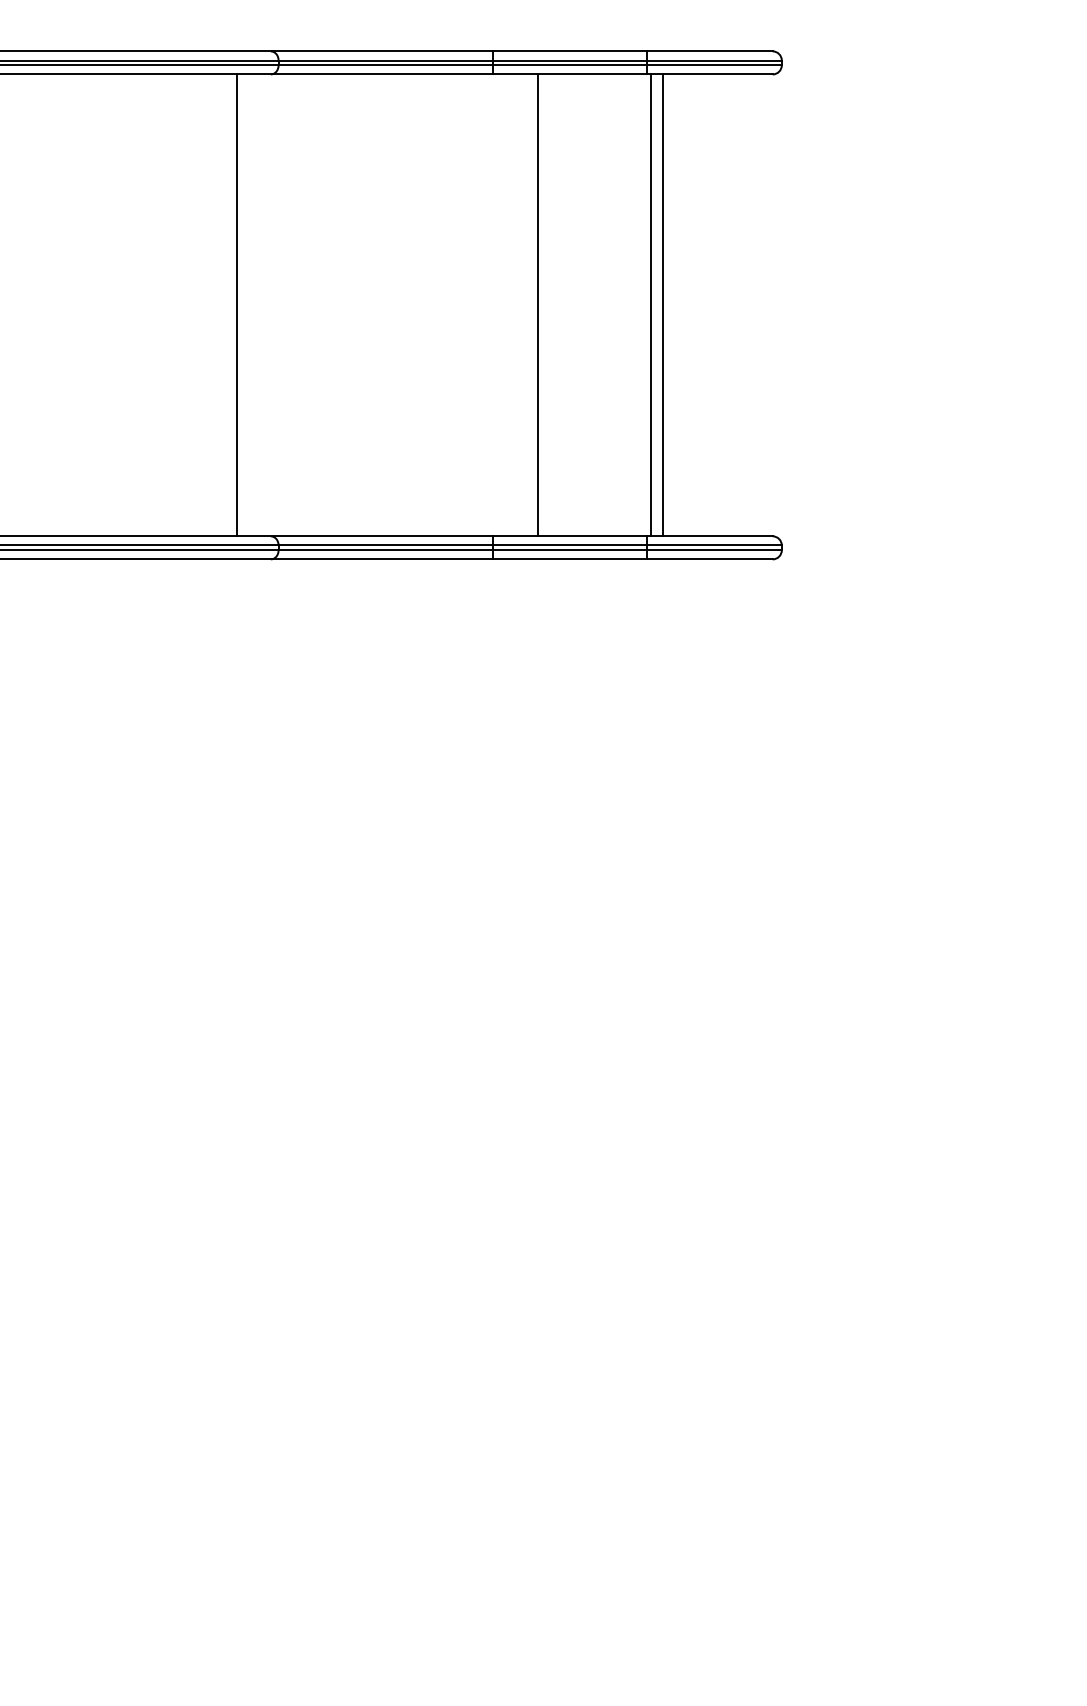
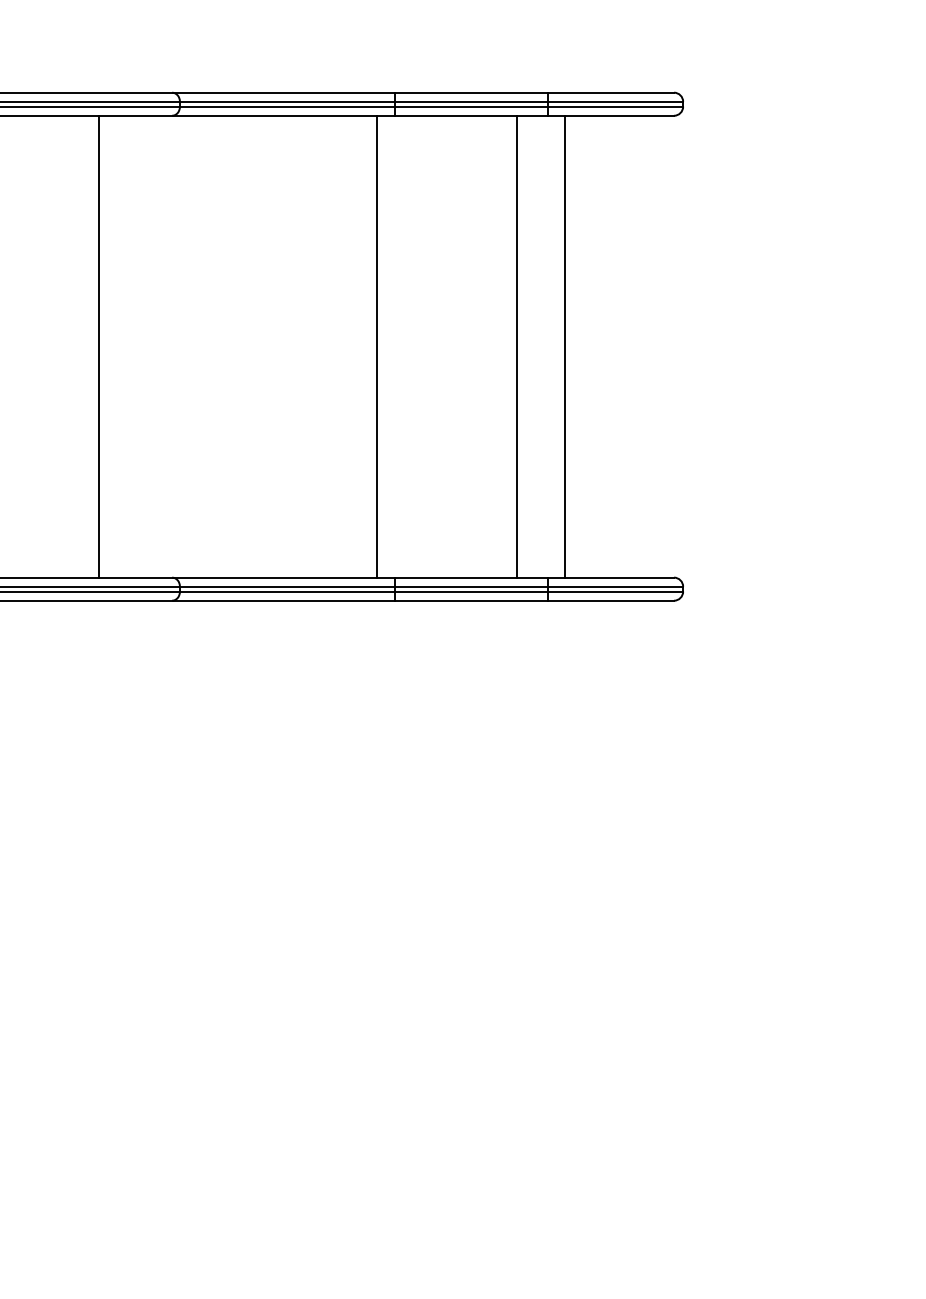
line: (237, 305) -> (98, 346), moved
line: (537, 305) -> (376, 346), moved
line: (651, 305) -> (516, 346), moved

